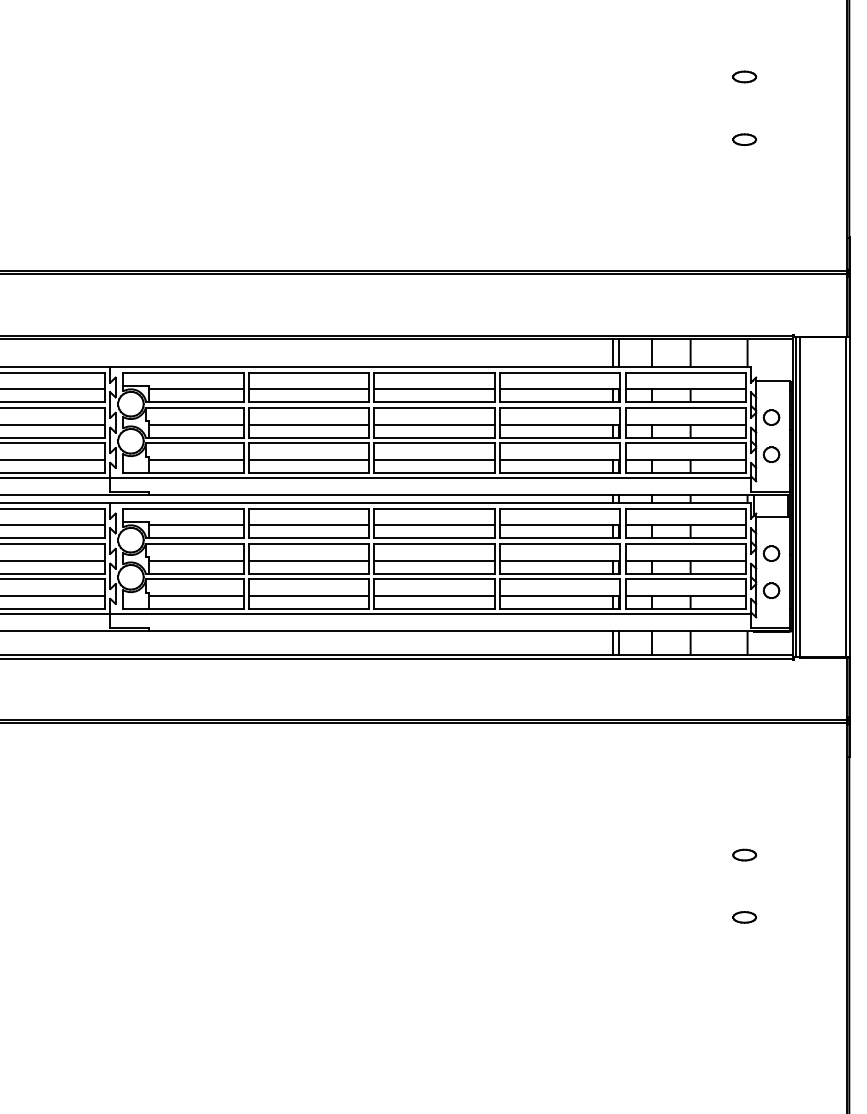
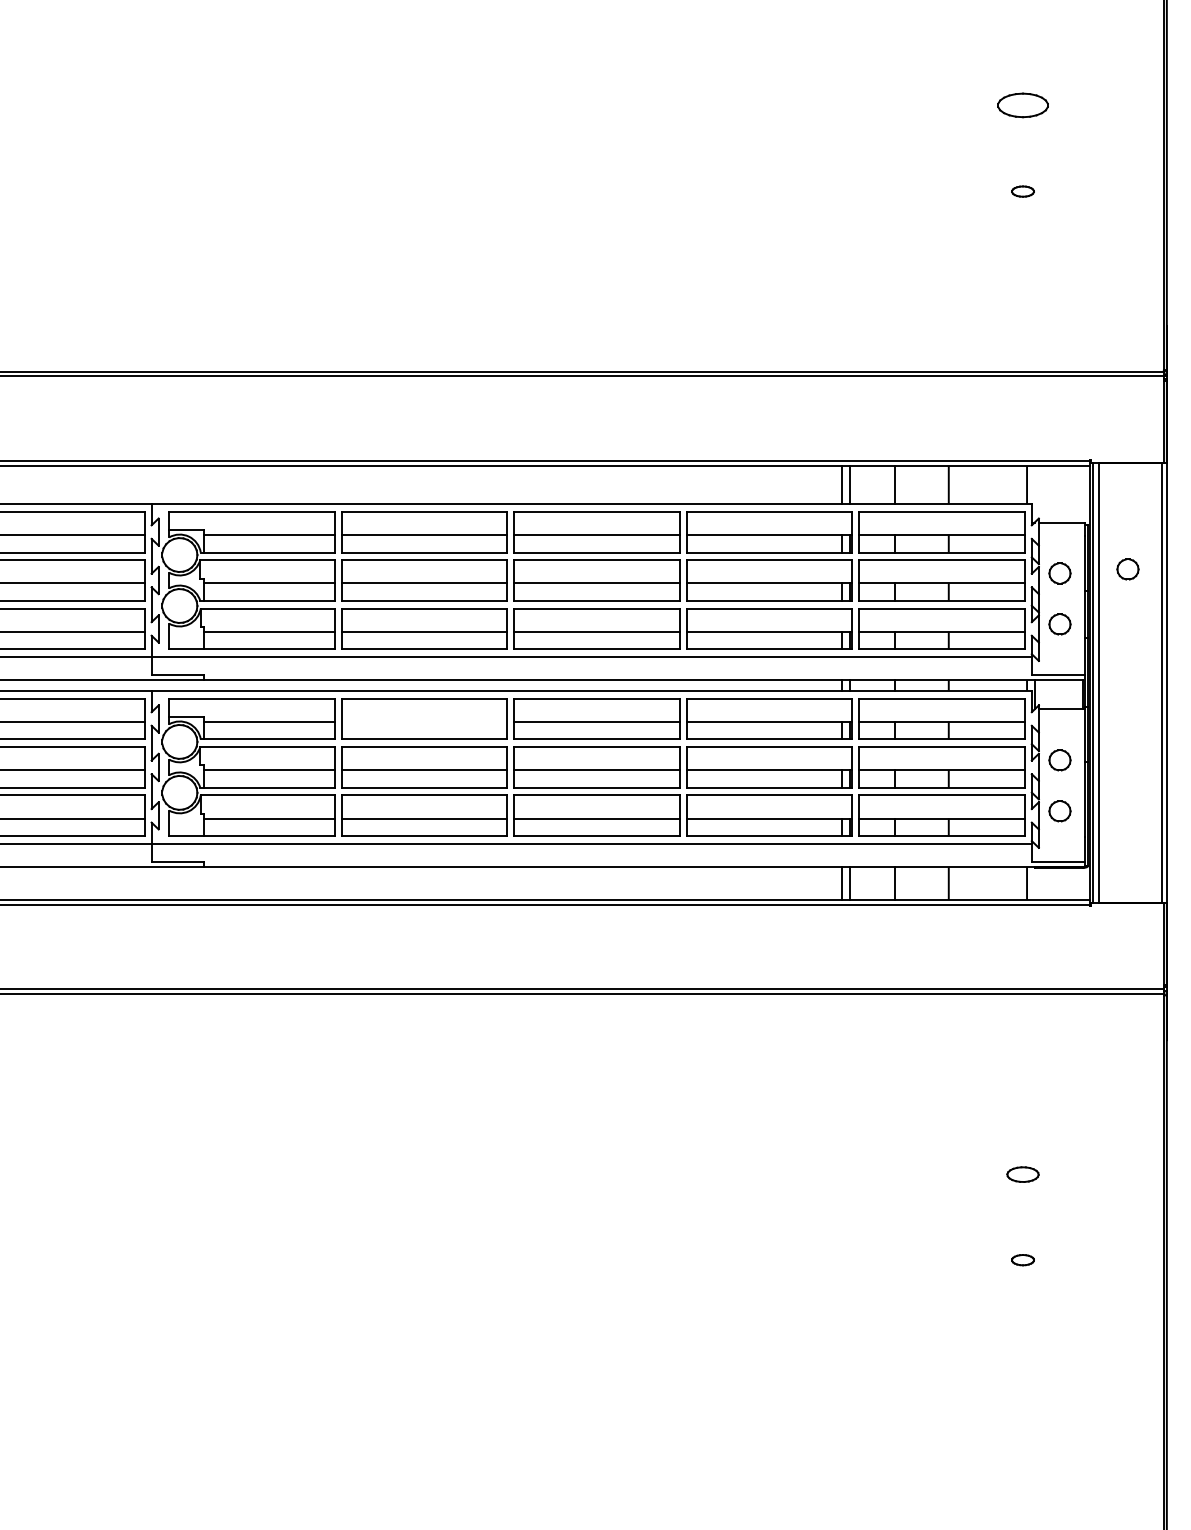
part: (744, 77) -> (1022, 105), size x1.6
part: (744, 139) -> (1022, 191), size x0.7
part: (820, 414) -> (1127, 569), added
line: (309, 525) -> (424, 721), removed
part: (744, 916) -> (1022, 1259), size x0.7

